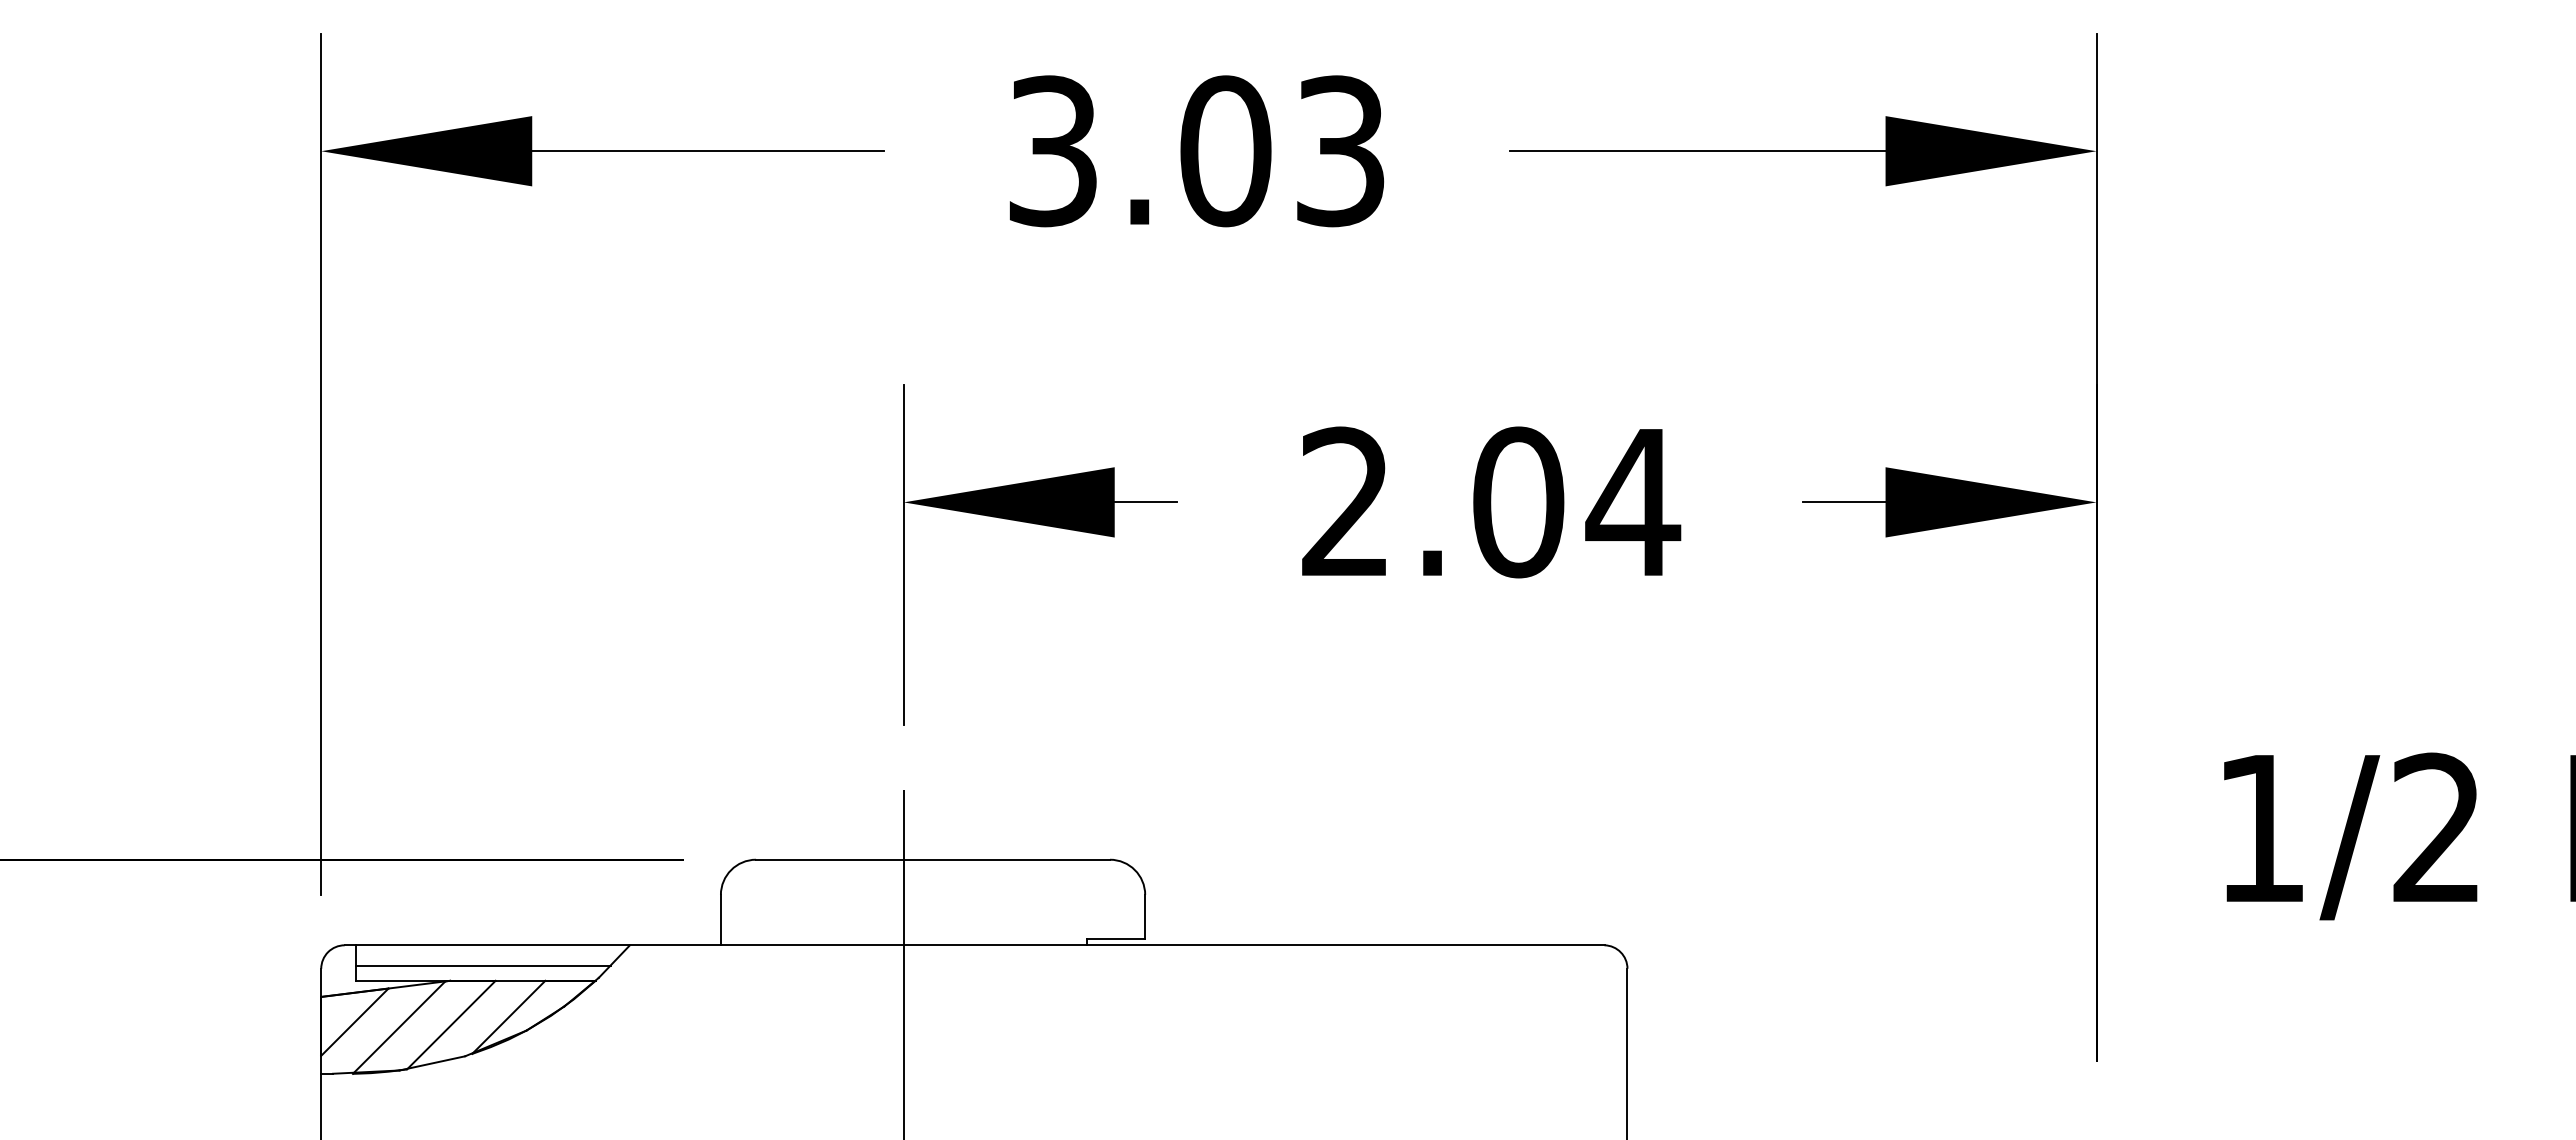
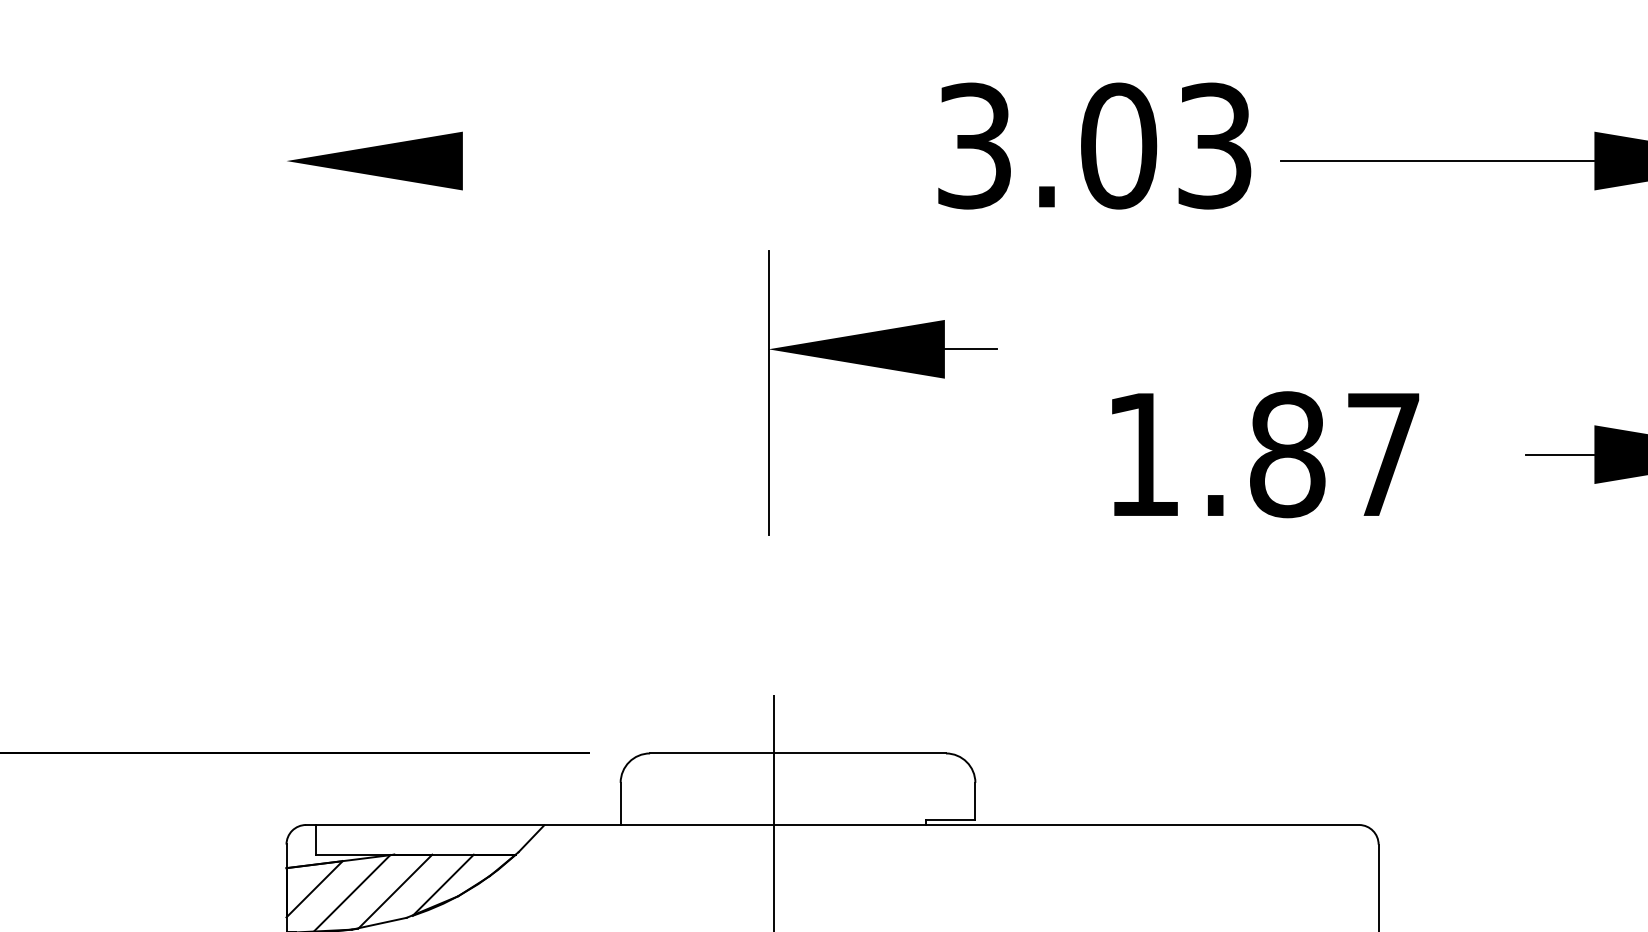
line: (708, 151) -> (610, 161), removed
text: (1197, 151) -> (1095, 146), moved
line: (321, 464) -> (286, 422), removed
text: (1491, 502) -> (1264, 454), 2.04 -> 1.87
part: (1046, 526) -> (887, 369), moved
line: (483, 966) -> (422, 842), removed

